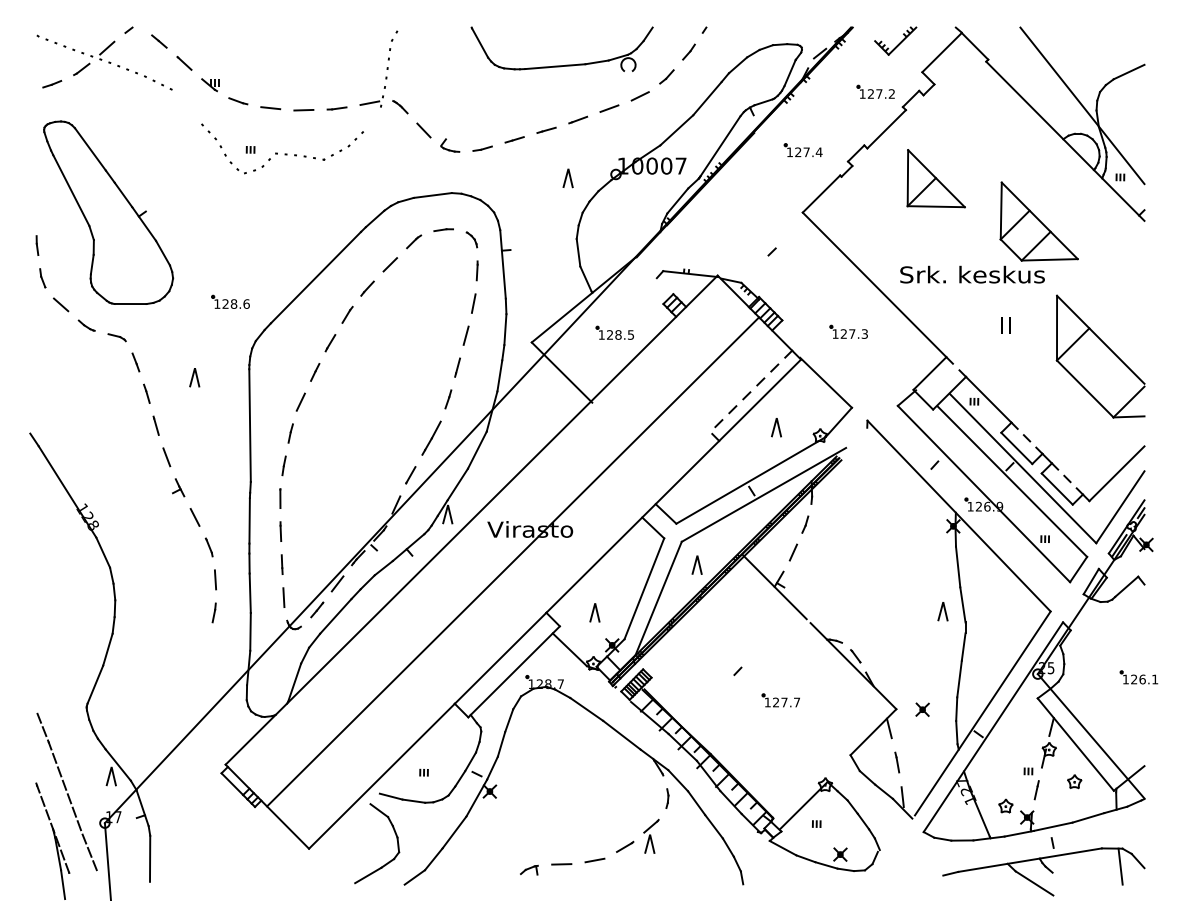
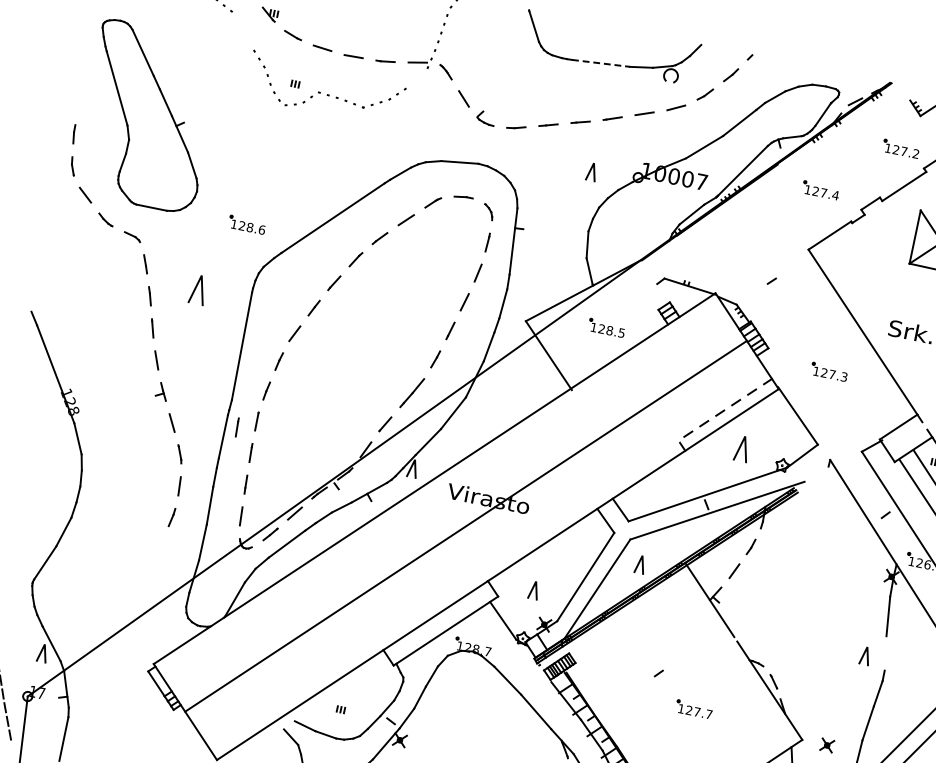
line: (555, 66) -> (601, 63), solid -> dashed
part: (194, 377) -> (198, 289), size x1.6
part: (776, 427) -> (742, 449), size x1.4
line: (261, 508) -> (237, 427), added
line: (962, 604) -> (885, 653), removed

